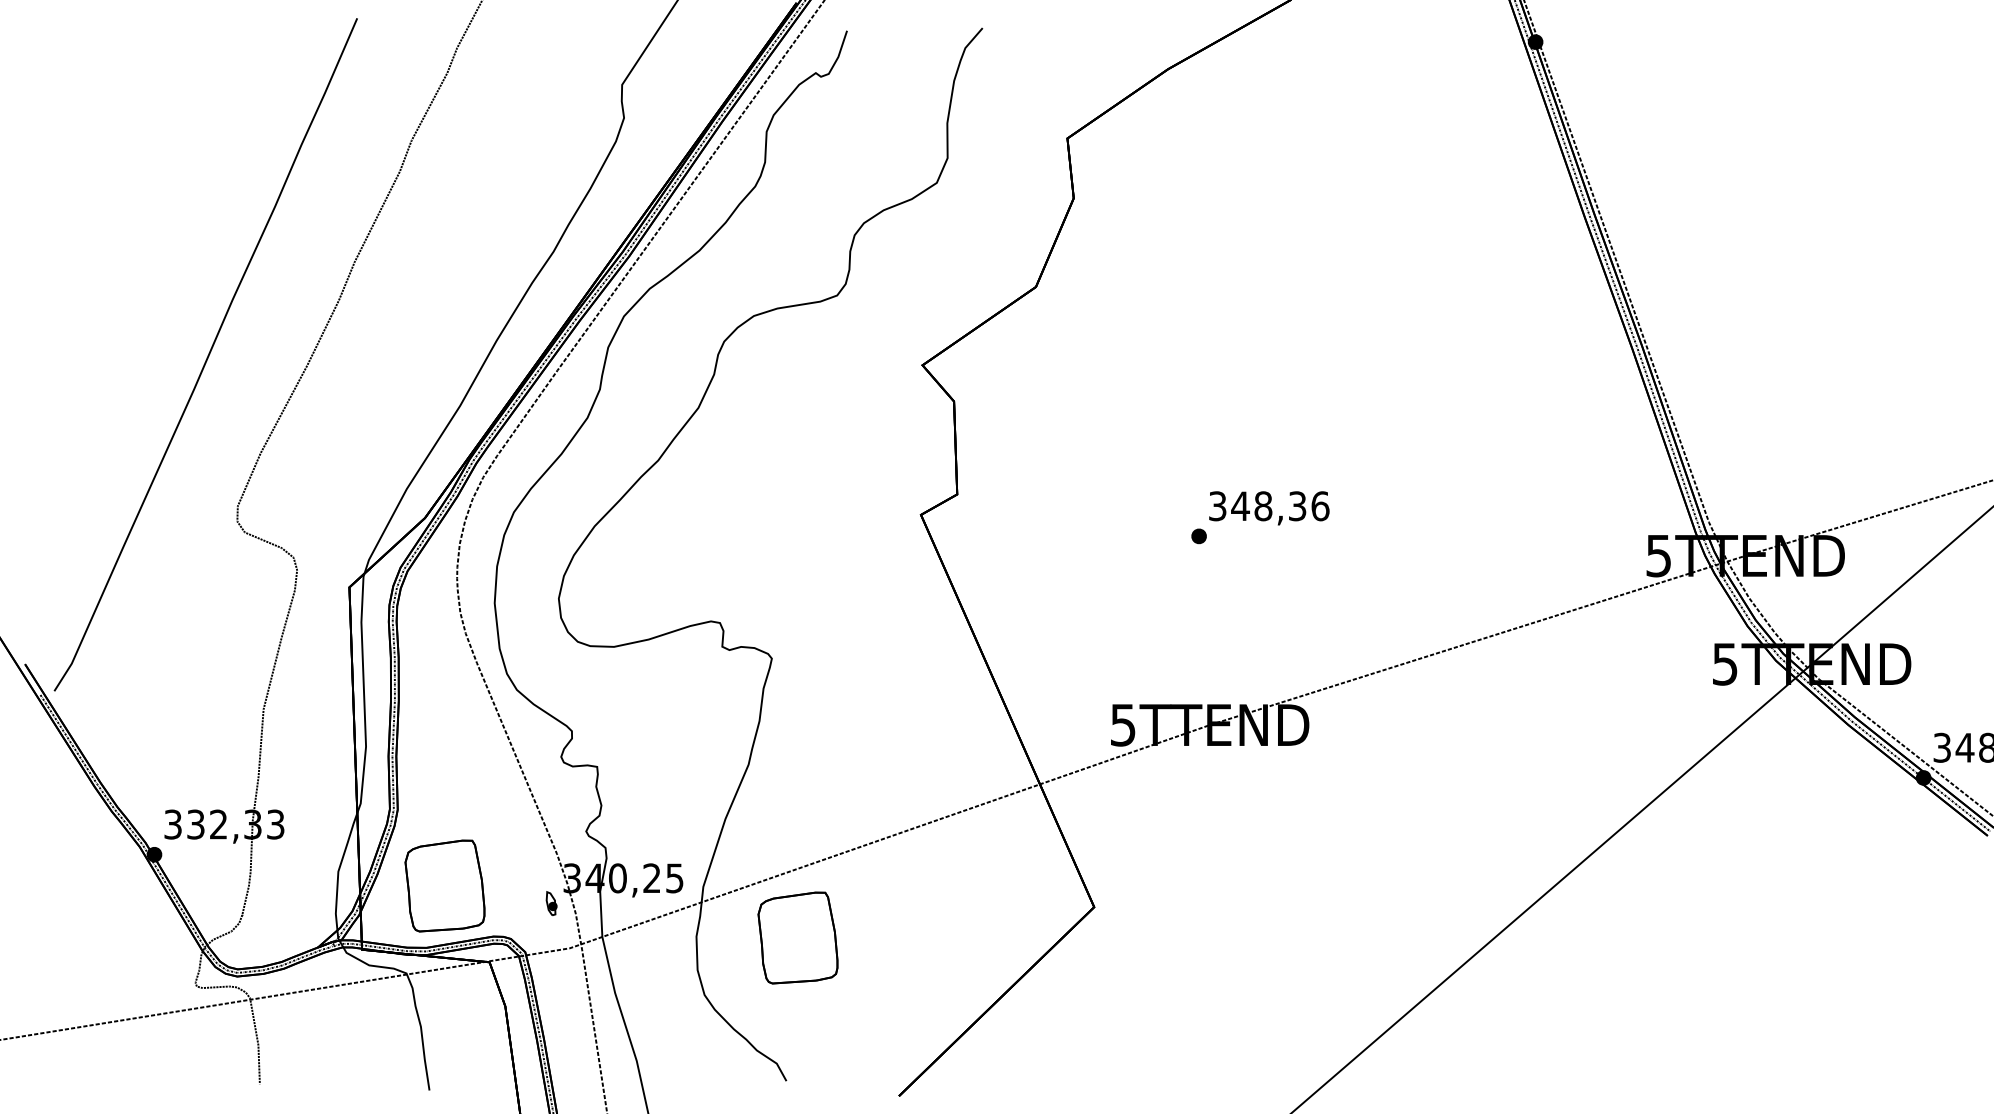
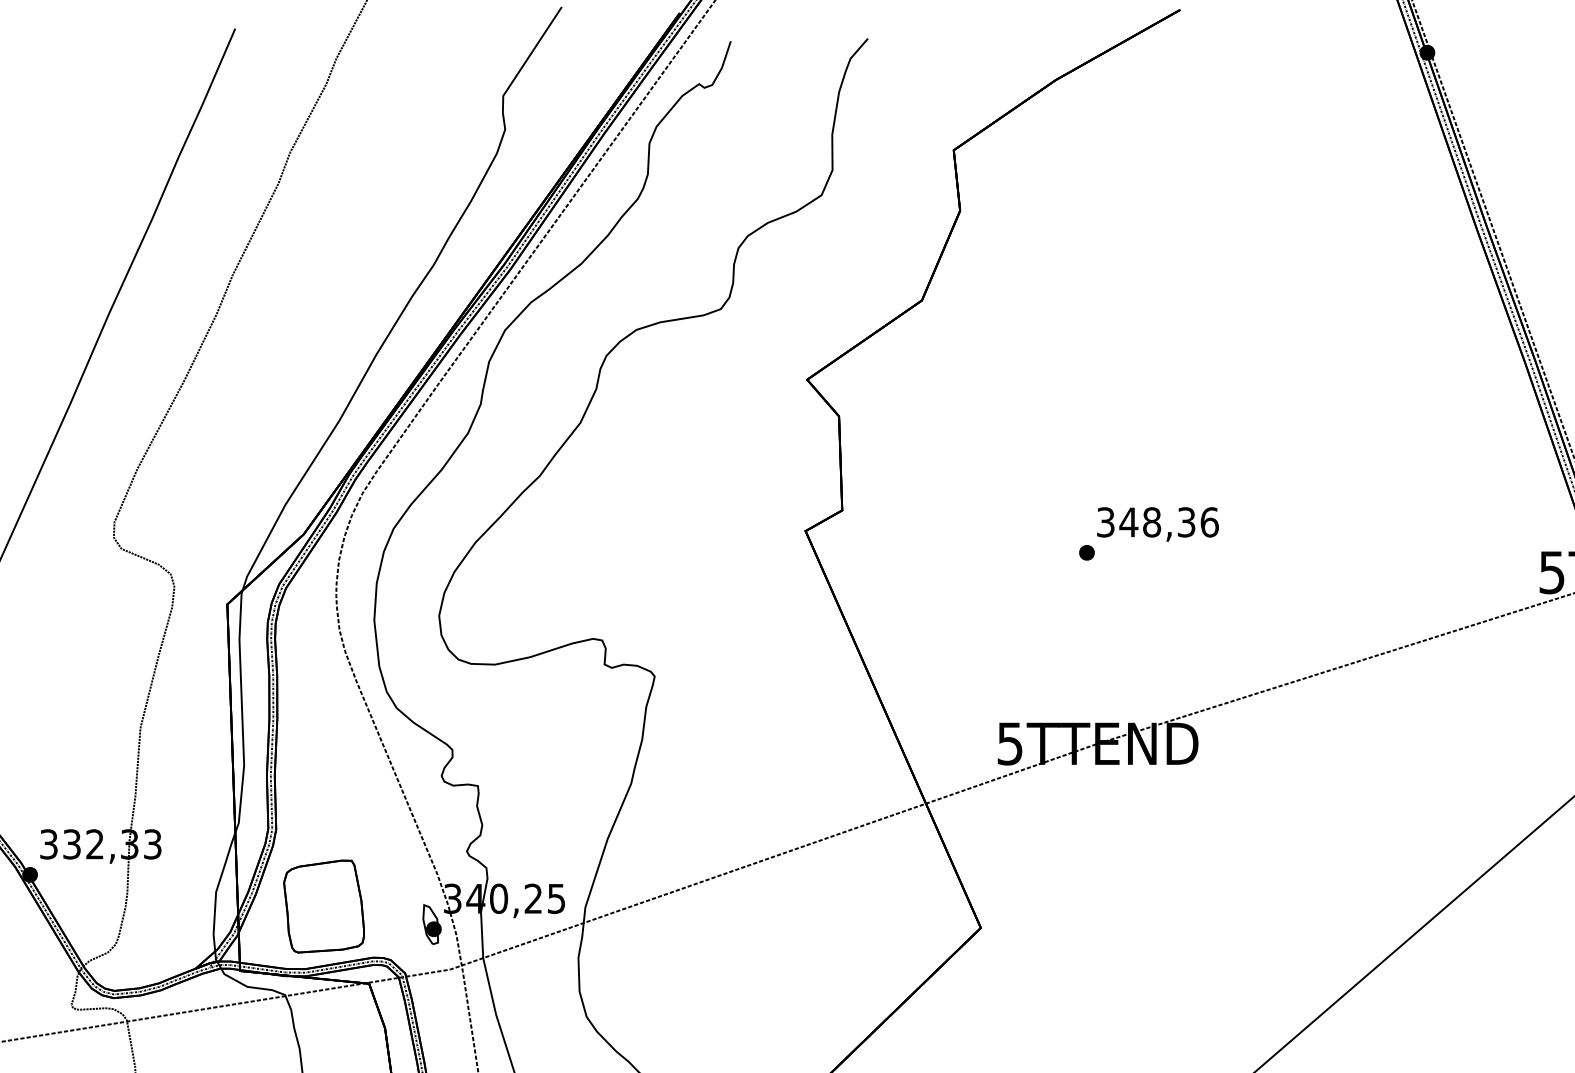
part: (551, 903) -> (431, 924), size x1.67
part: (797, 937) -> (680, 958), removed

